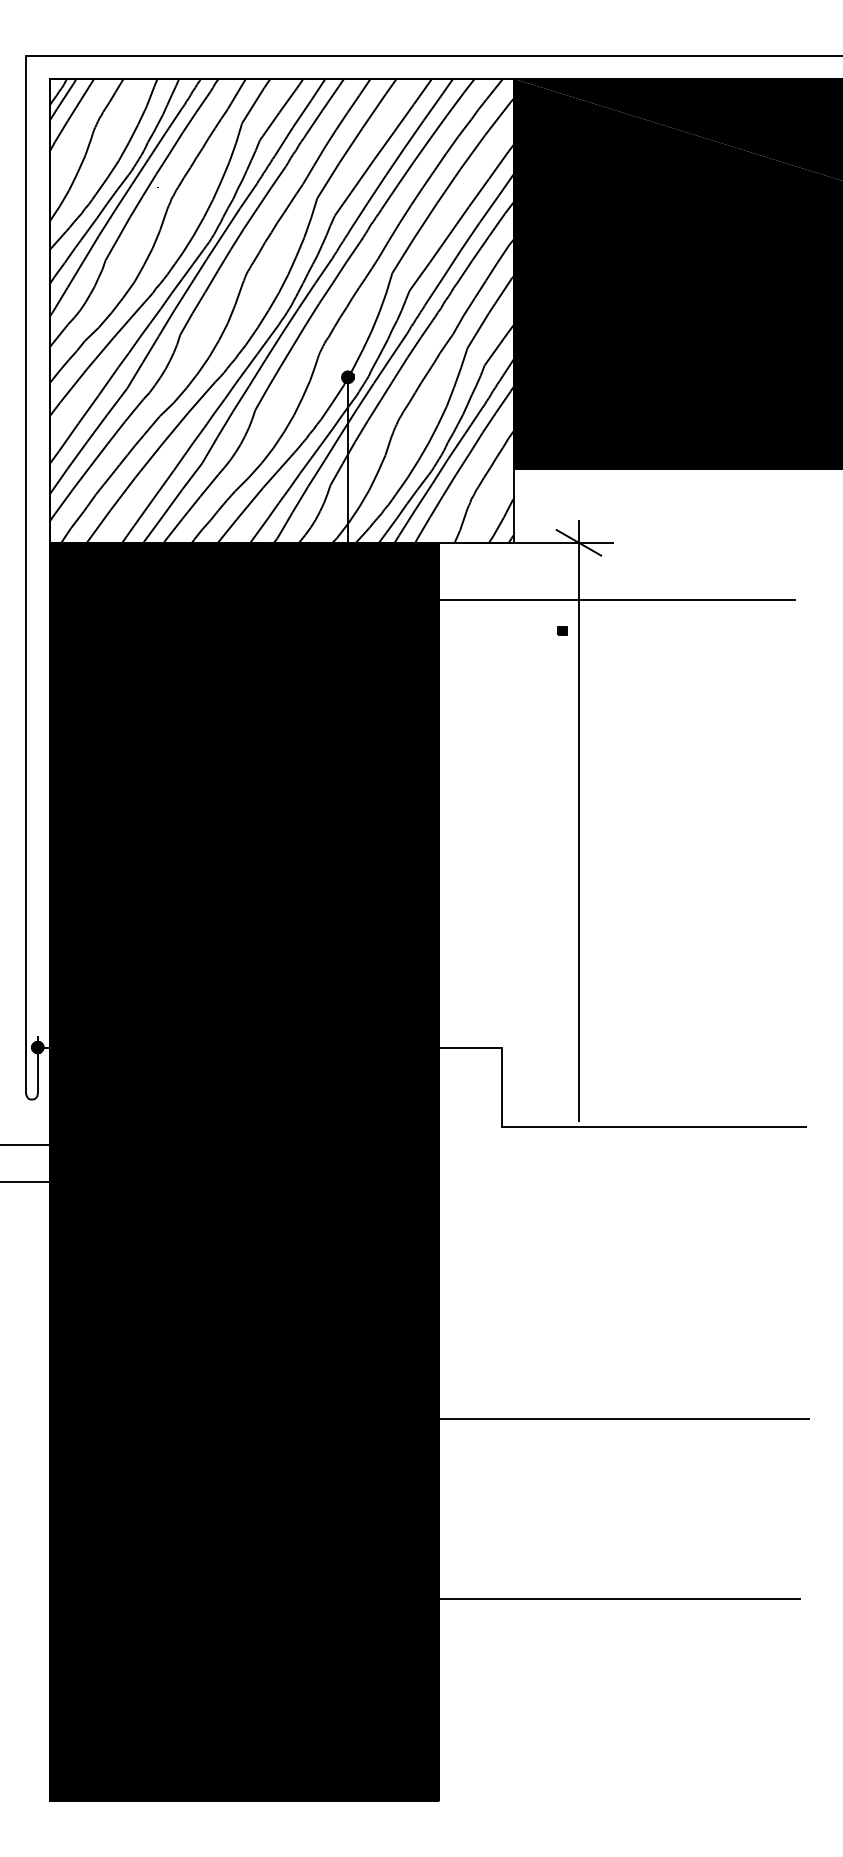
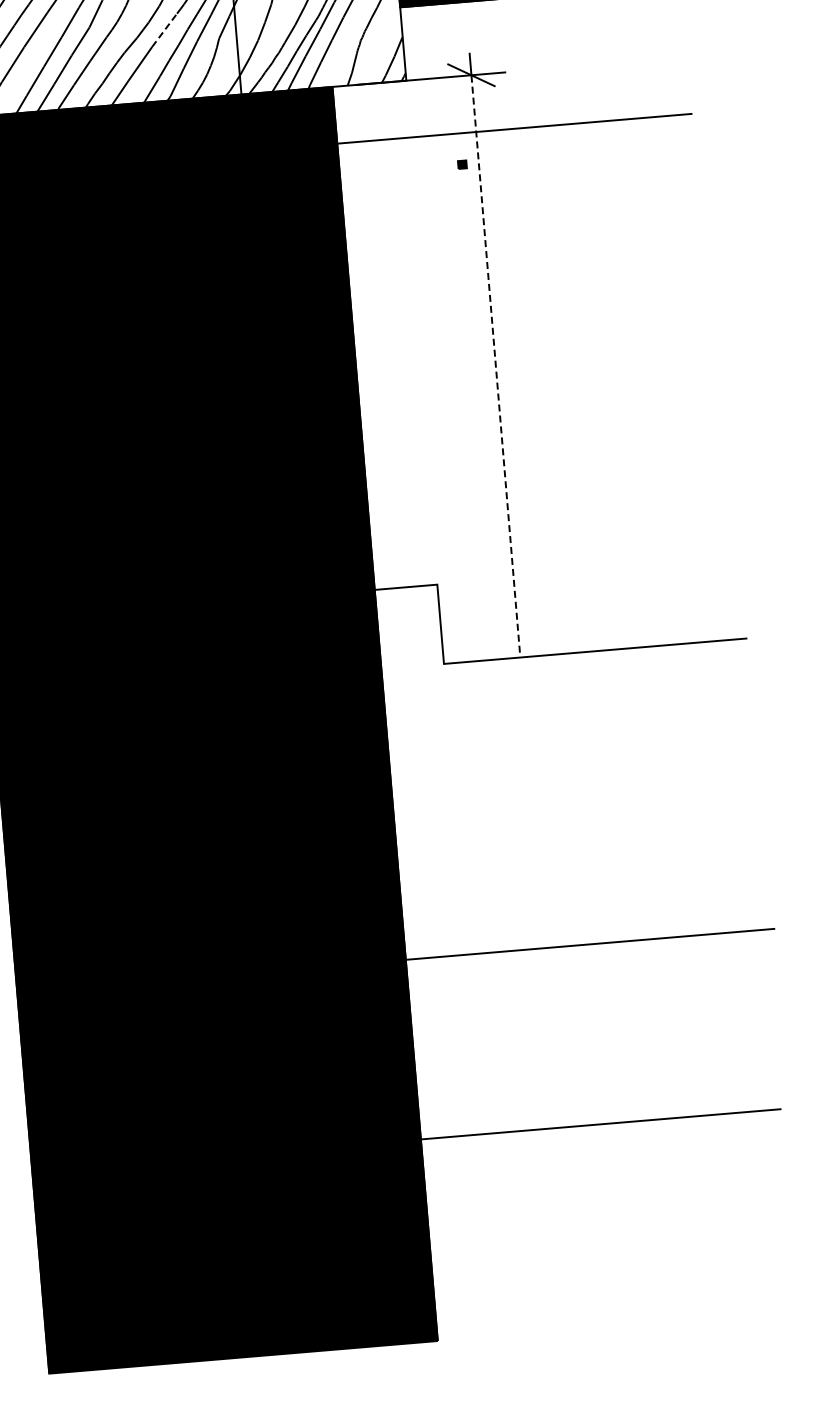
line: (276, 472) -> (164, 30), solid -> dashed
line: (578, 832) -> (495, 363), solid -> dashed

